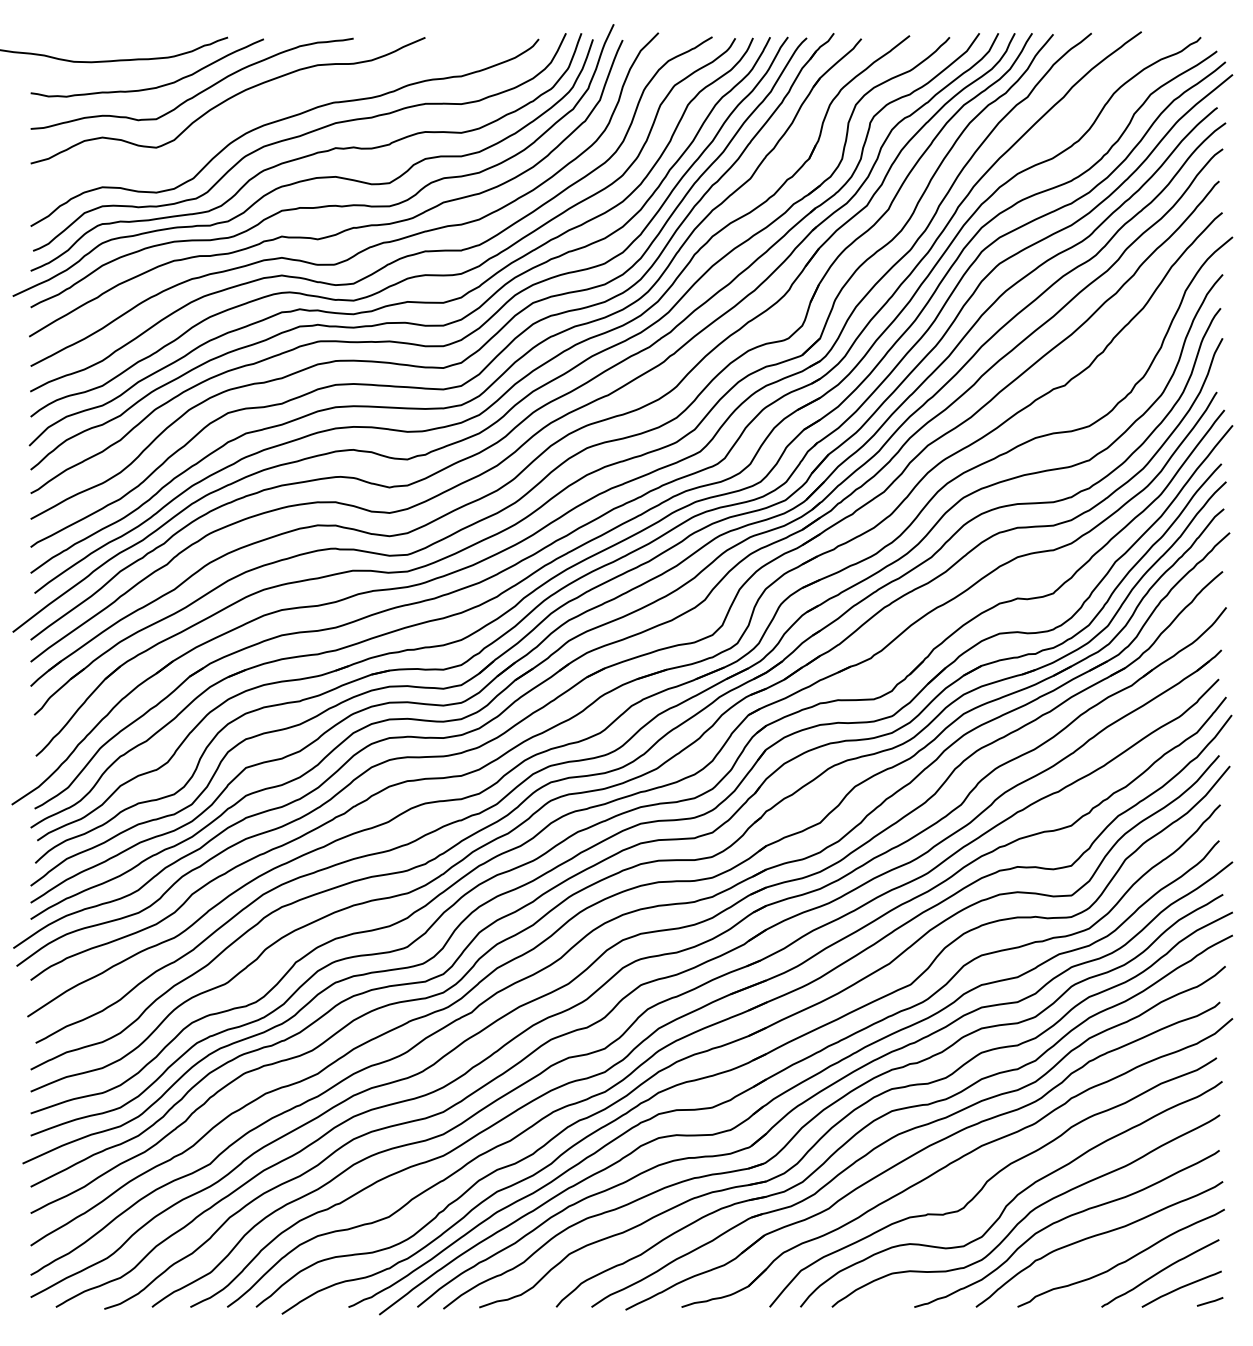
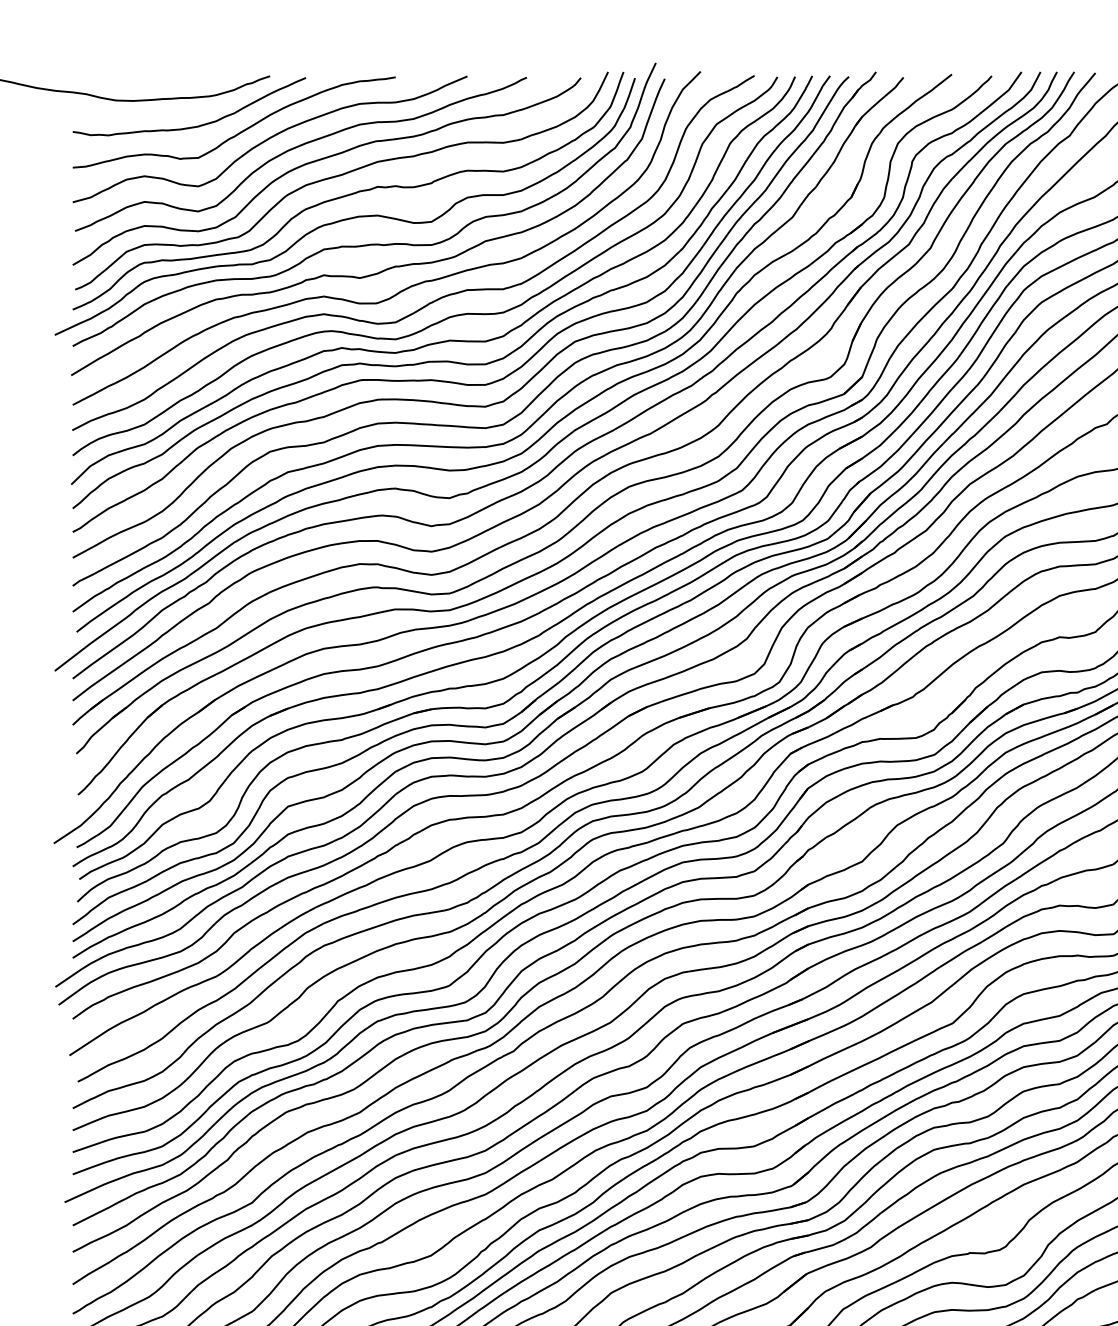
curve: (255, 109) -> (297, 148), added

